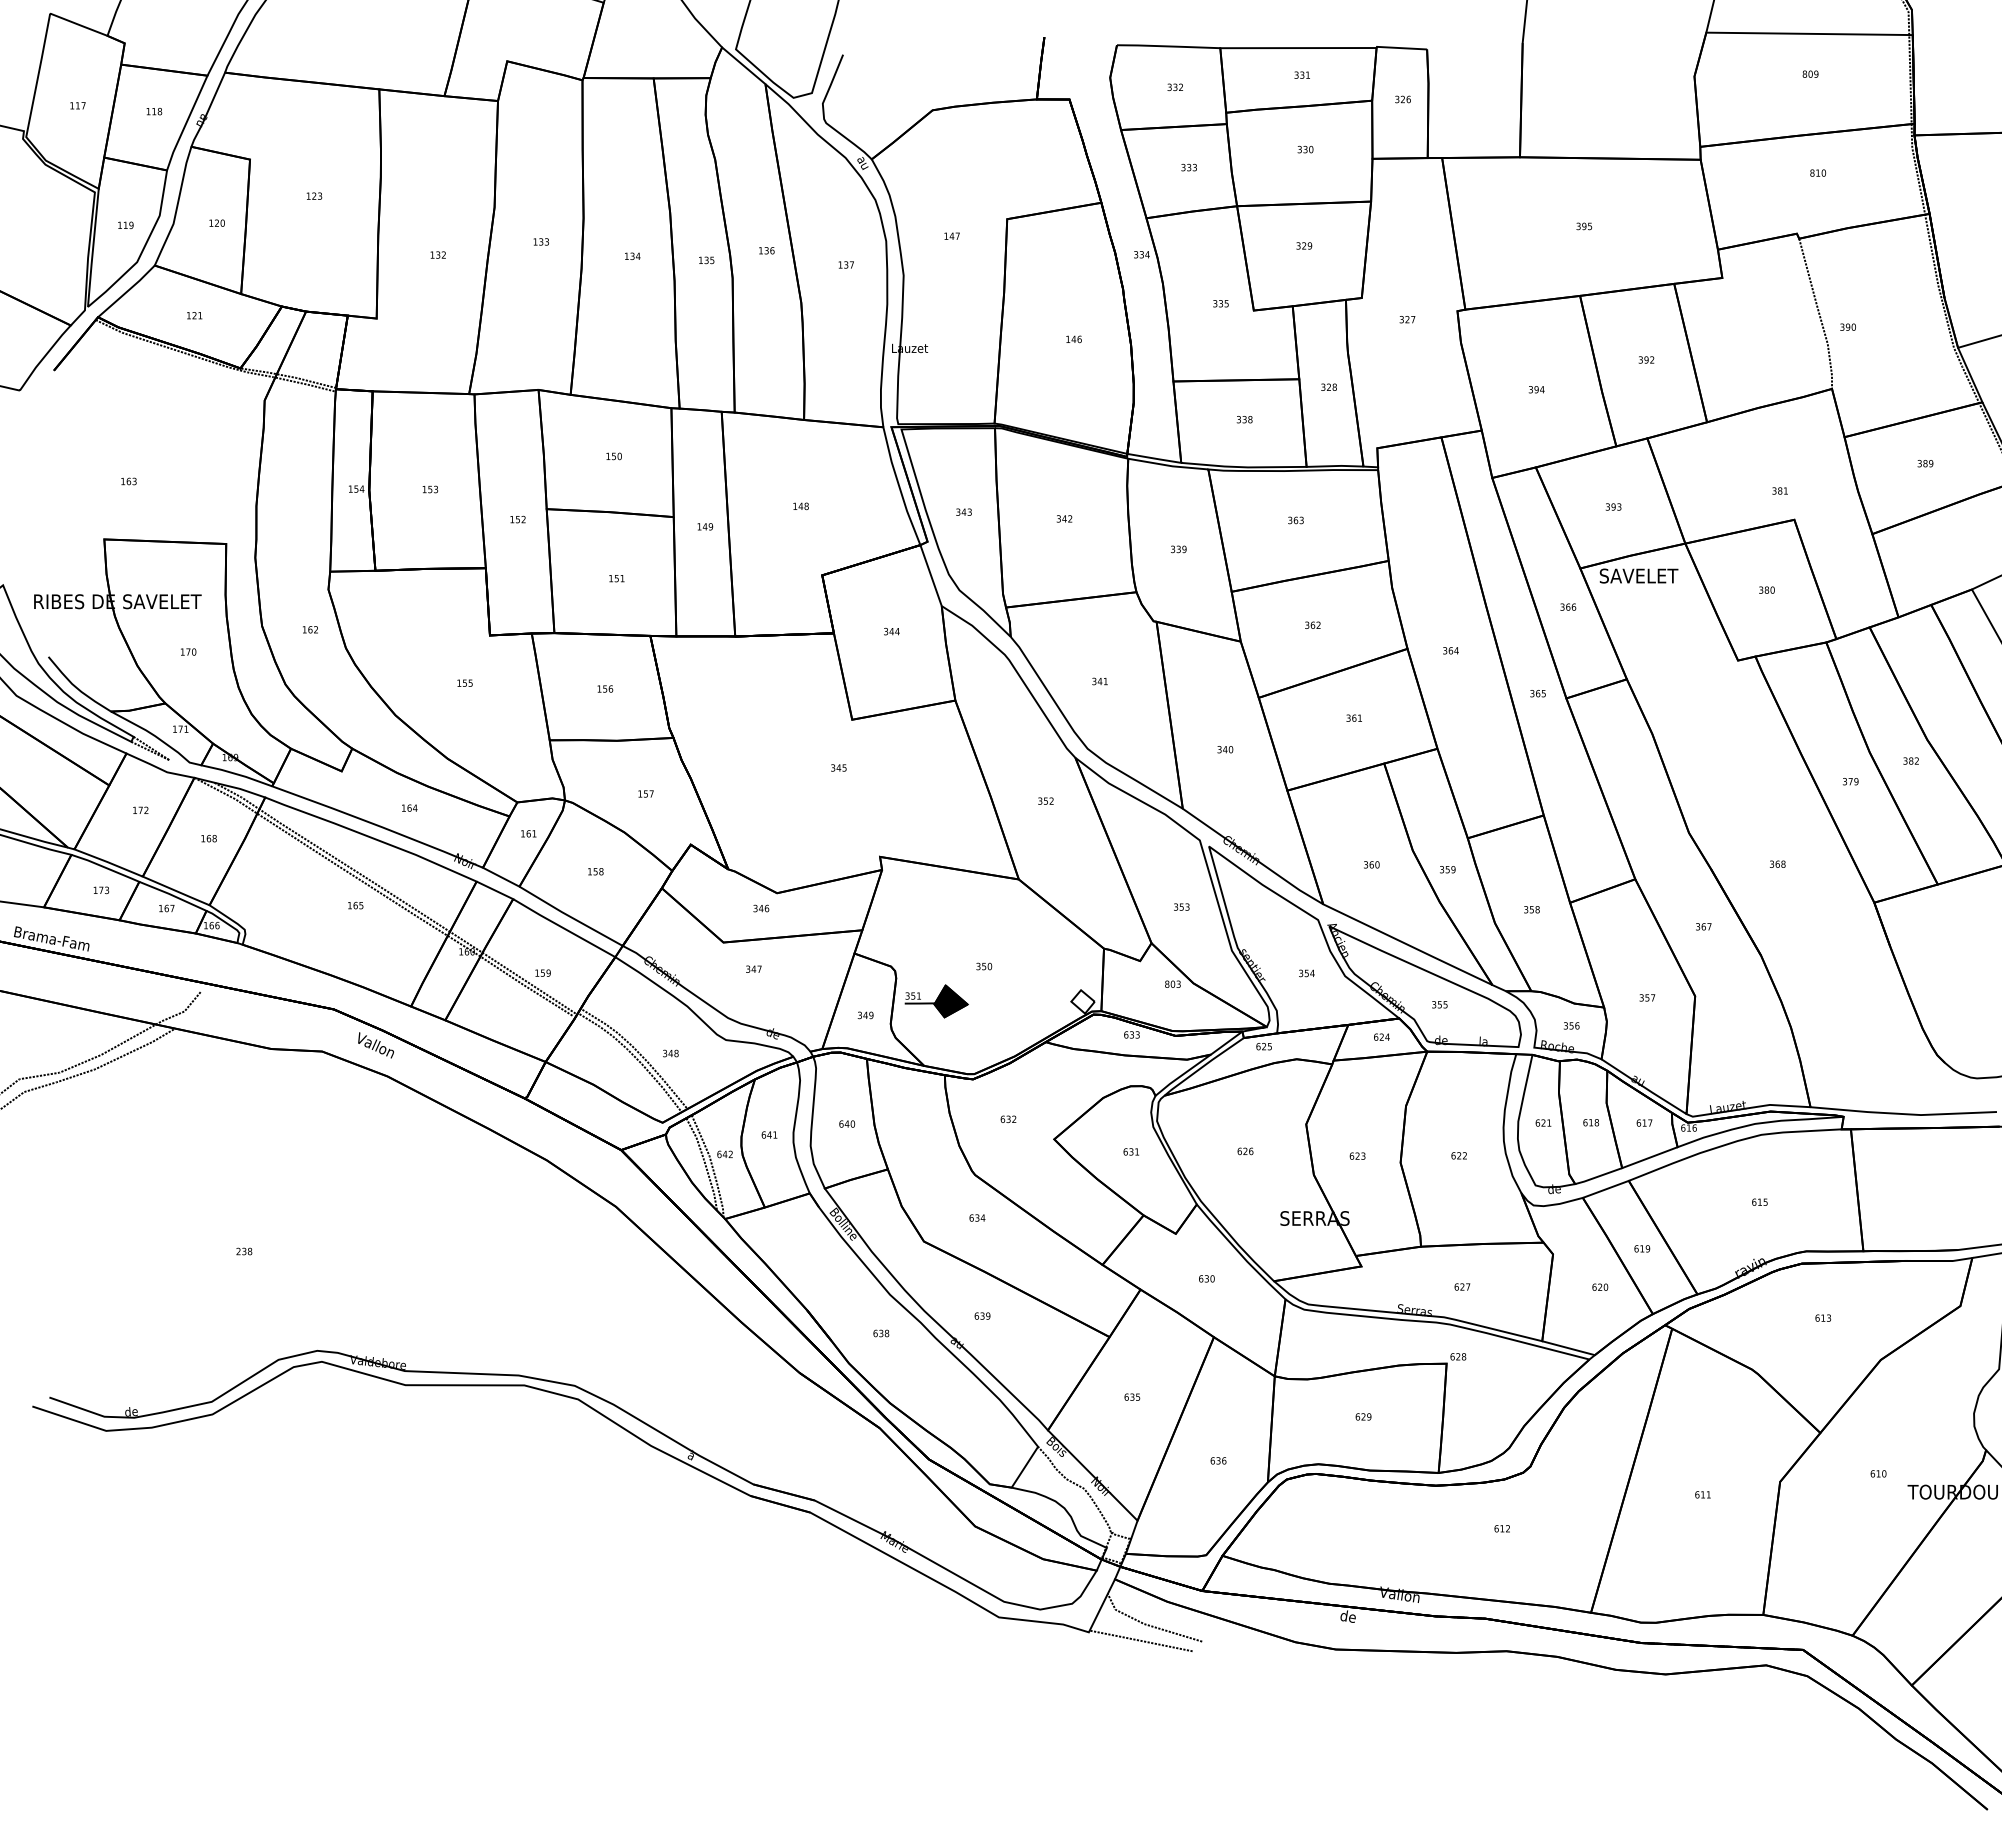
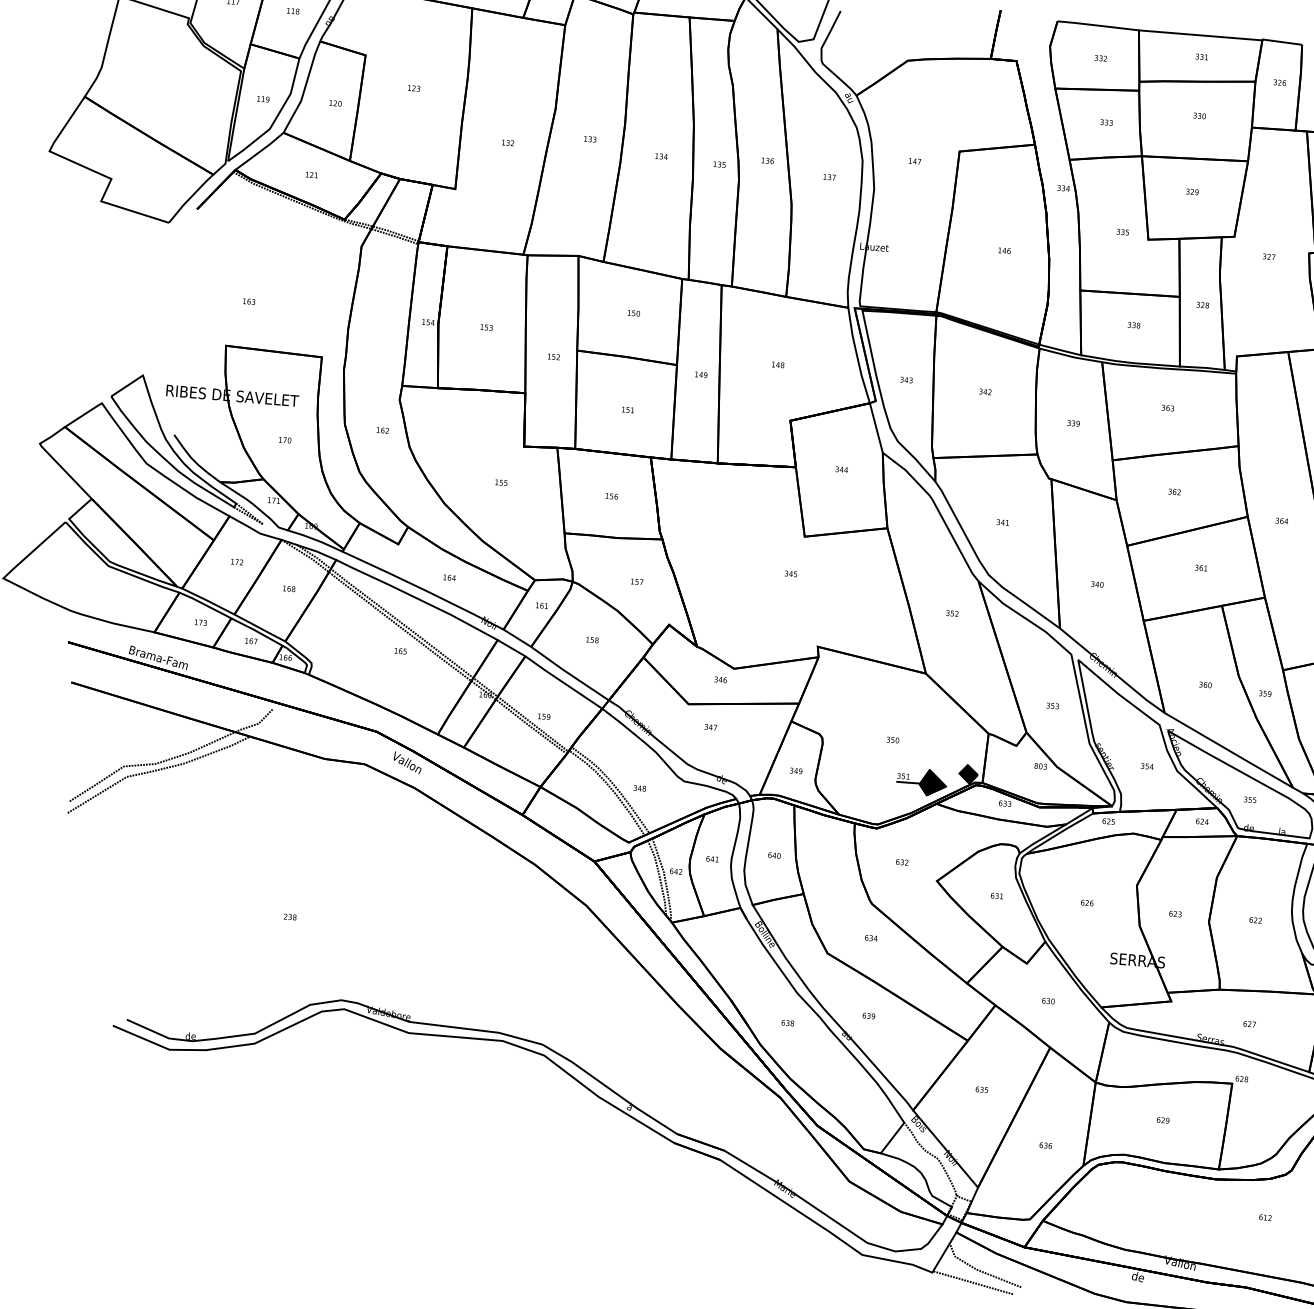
part: (936, 1001) -> (921, 782), moved
fill: (1082, 1001) -> (968, 774), added

